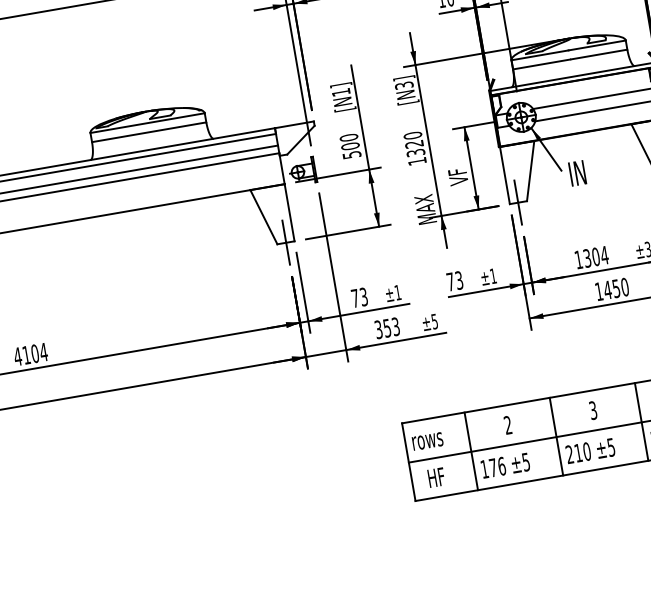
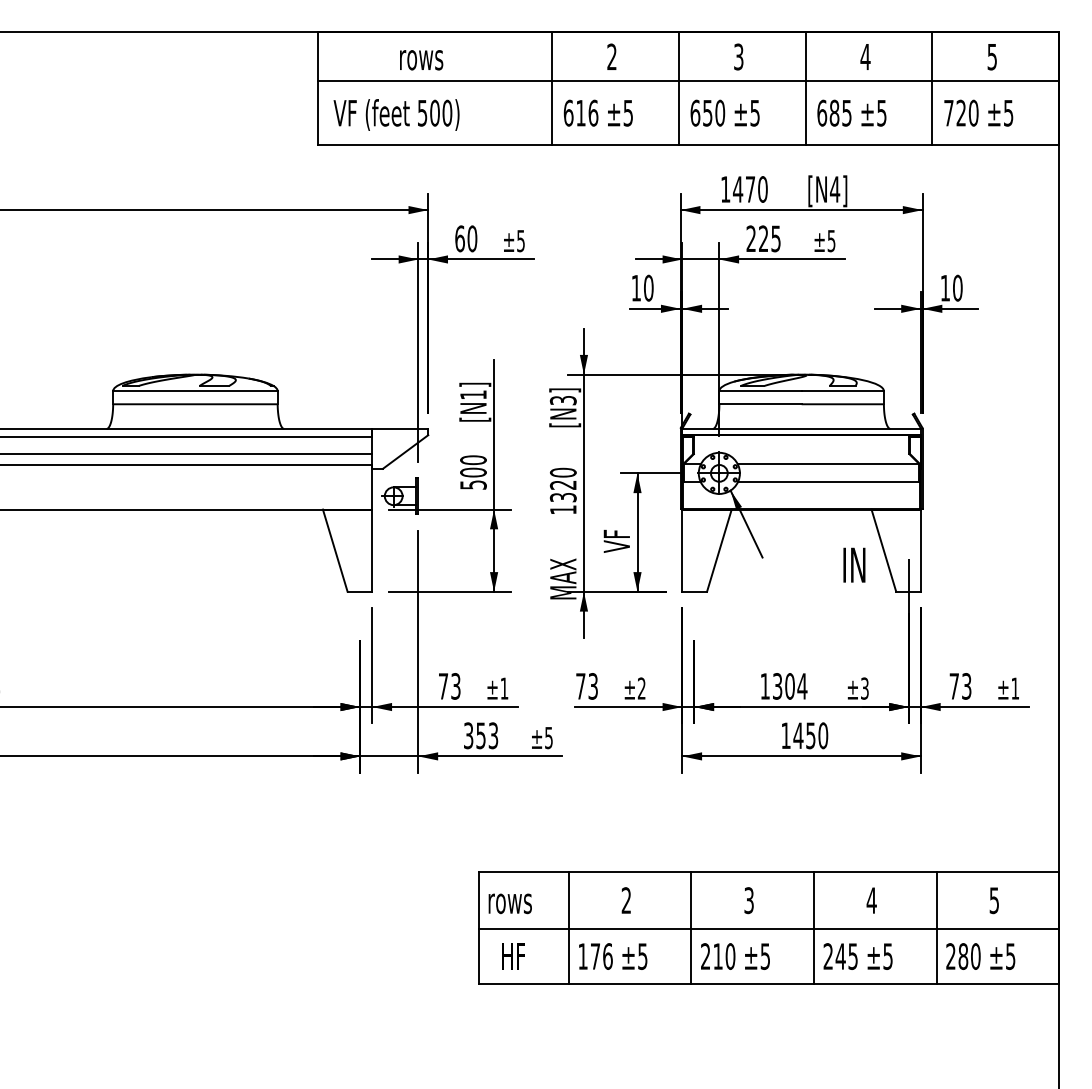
text: (577, 172) -> (854, 564), moved
line: (518, 202) -> (694, 591), removed
line: (286, 242) -> (360, 591), removed
text: (493, 276) -> (641, 688), ±1 -> ±2

